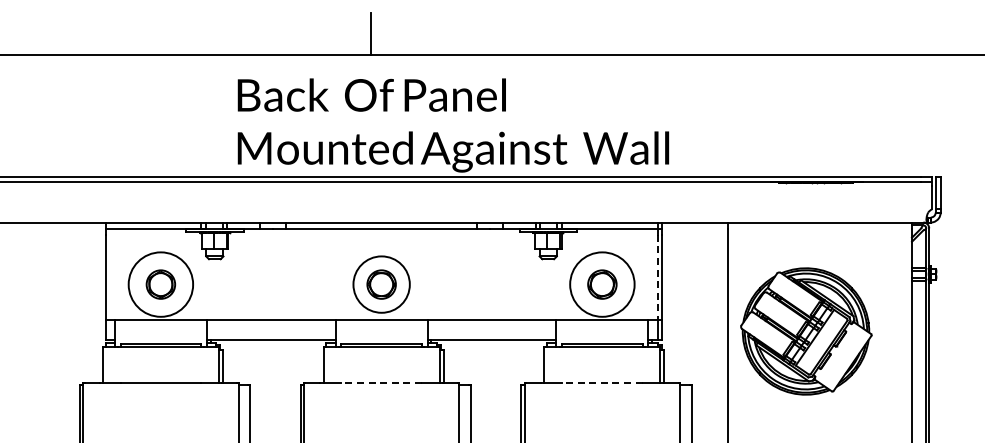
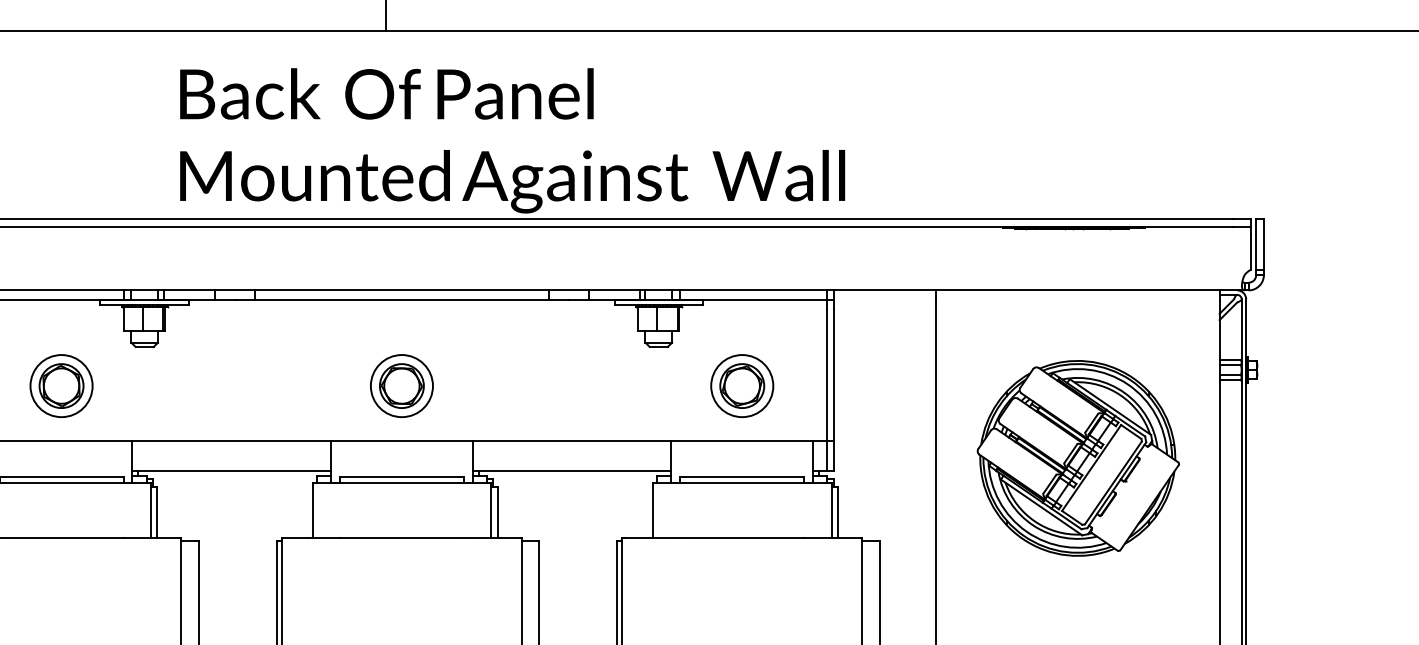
line: (657, 277) -> (827, 375), dashed -> solid
circle: (160, 284) -> (60, 385), size x0.62
circle: (381, 284) -> (401, 385), size x0.71
circle: (602, 284) -> (742, 385), size x0.62
part: (806, 331) -> (1078, 458), moved
line: (381, 383) -> (401, 538), dashed -> solid
line: (601, 383) -> (740, 538), dashed -> solid

